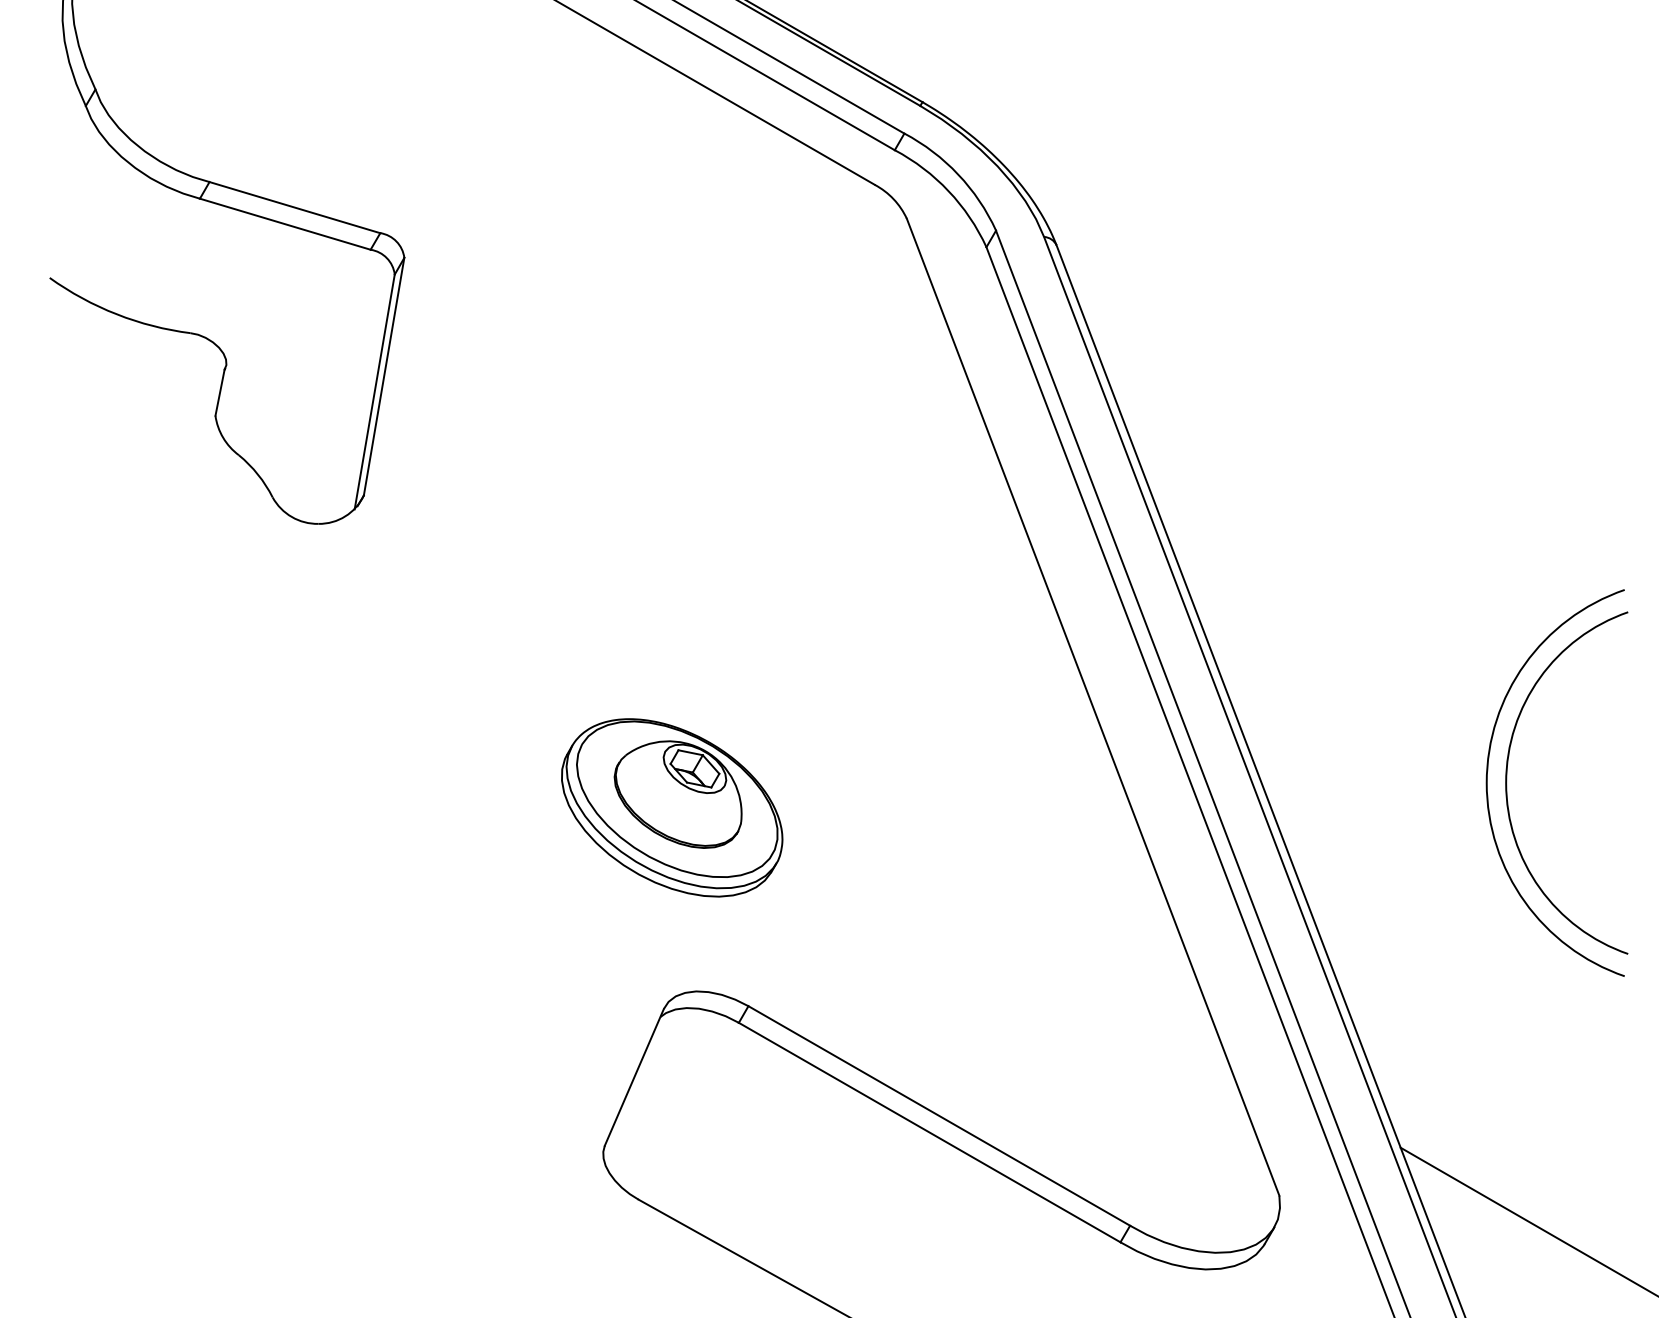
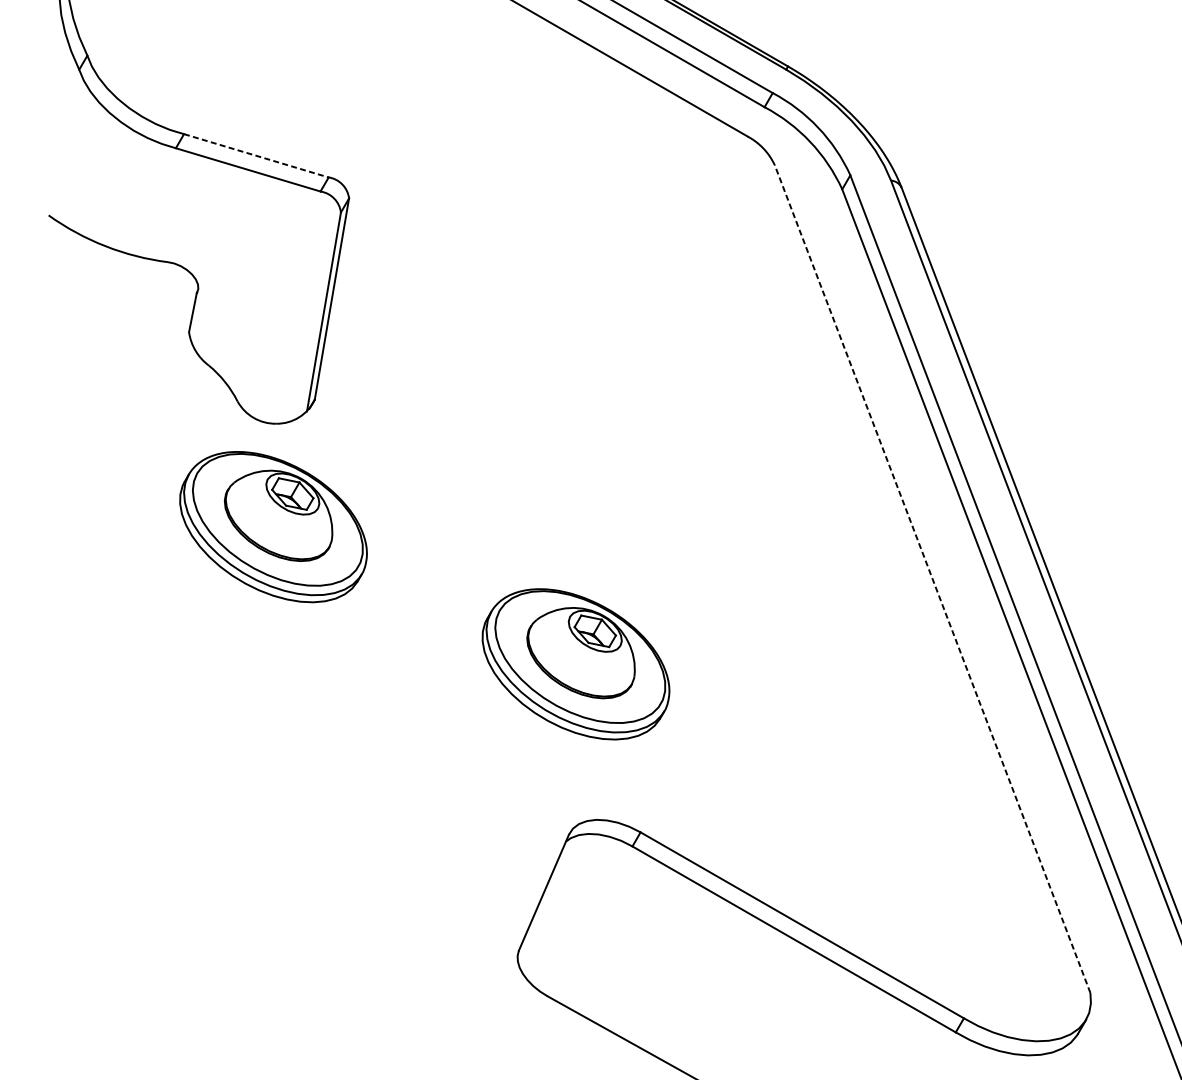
line: (295, 207) -> (256, 155), solid -> dashed
part: (315, 645) -> (273, 526), added
line: (1093, 707) -> (932, 579), solid -> dashed

